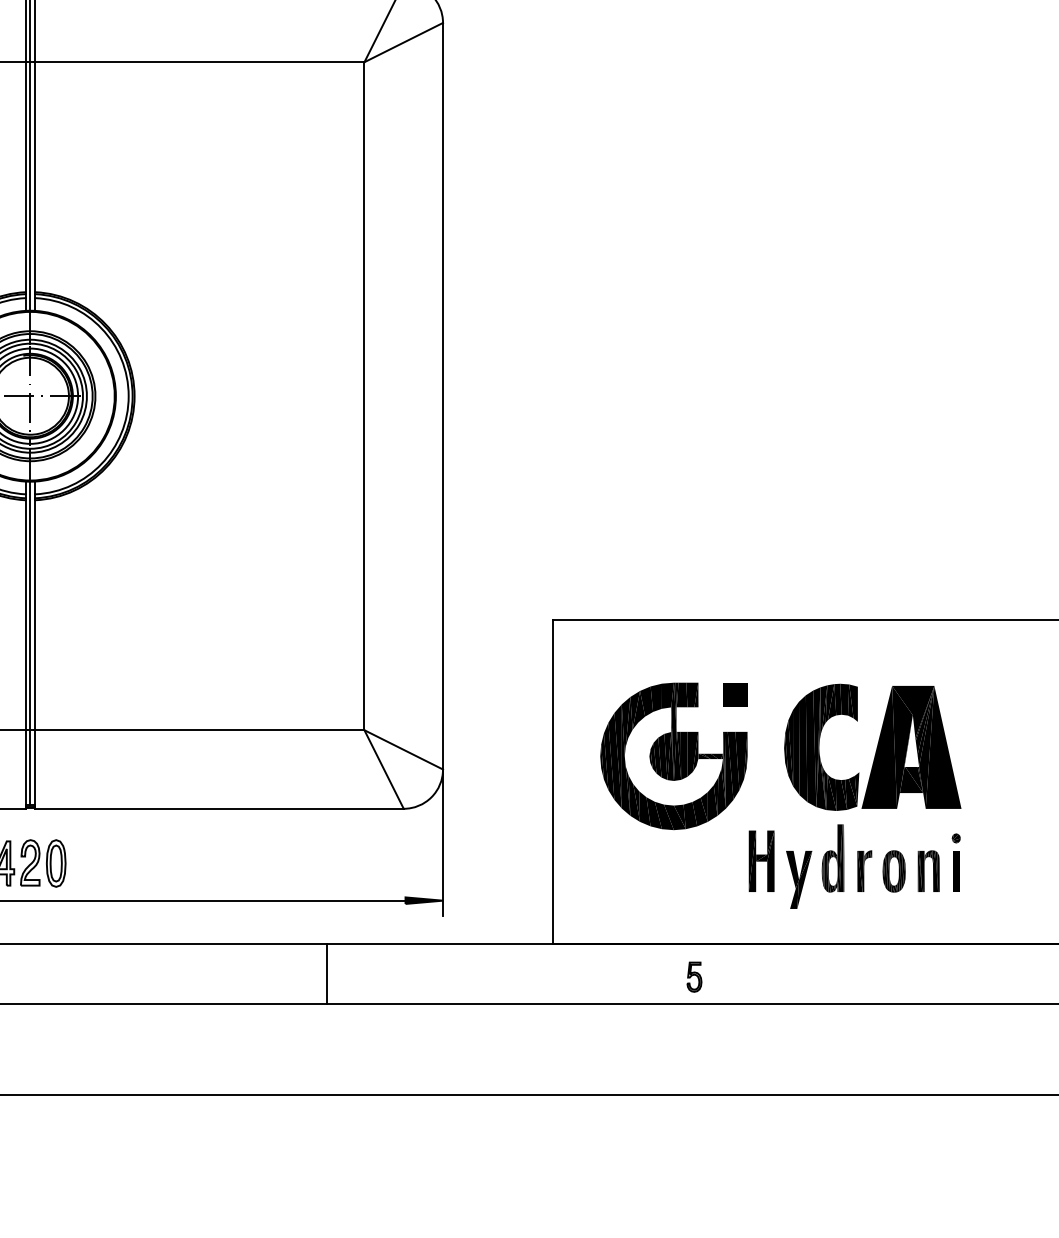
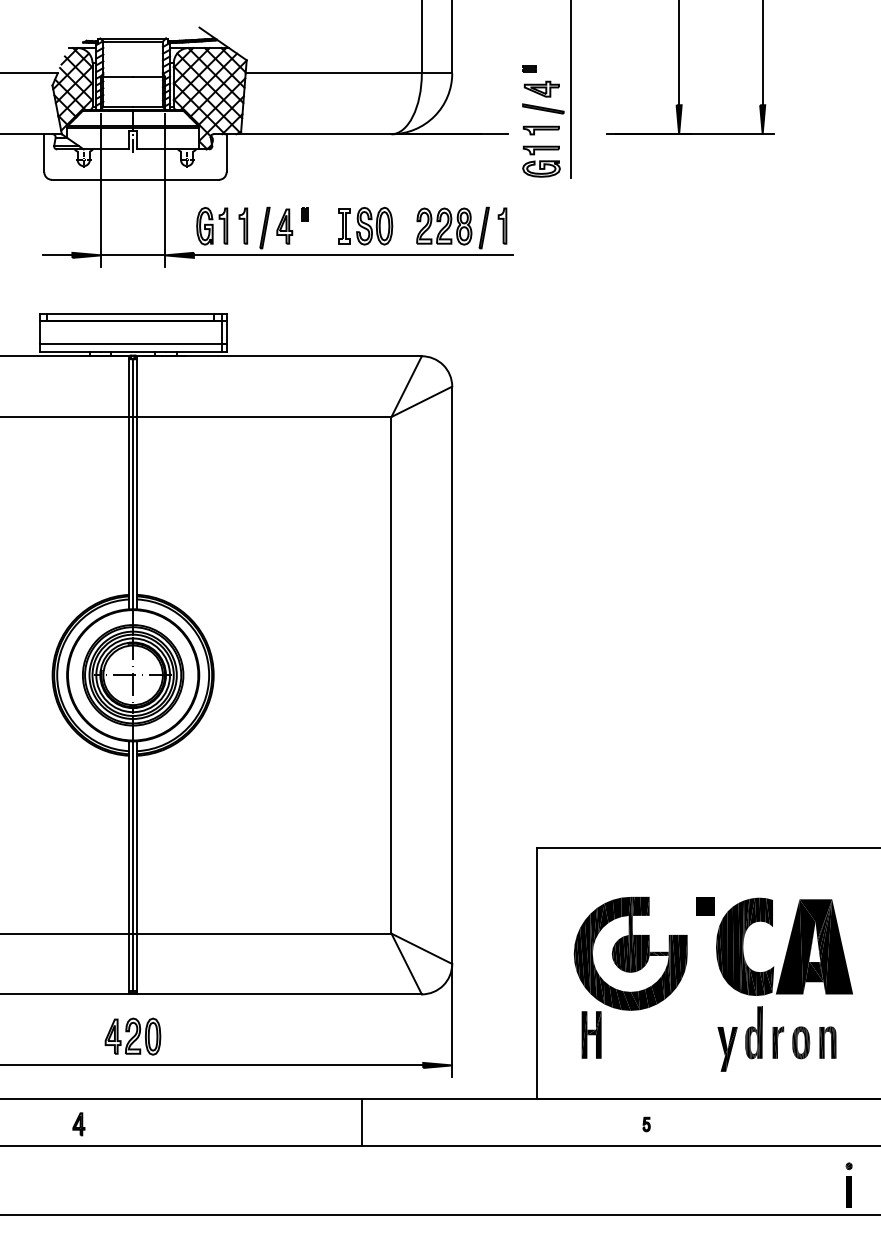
part: (735, 695) -> (705, 906), moved
part: (761, 860) -> (591, 1034), moved
part: (955, 861) -> (848, 1184), moved
part: (694, 977) -> (646, 1124), size x0.6

